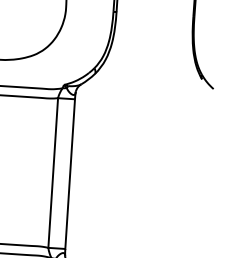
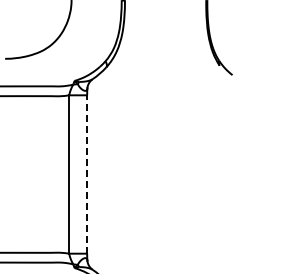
line: (70, 174) -> (87, 174), solid -> dashed

